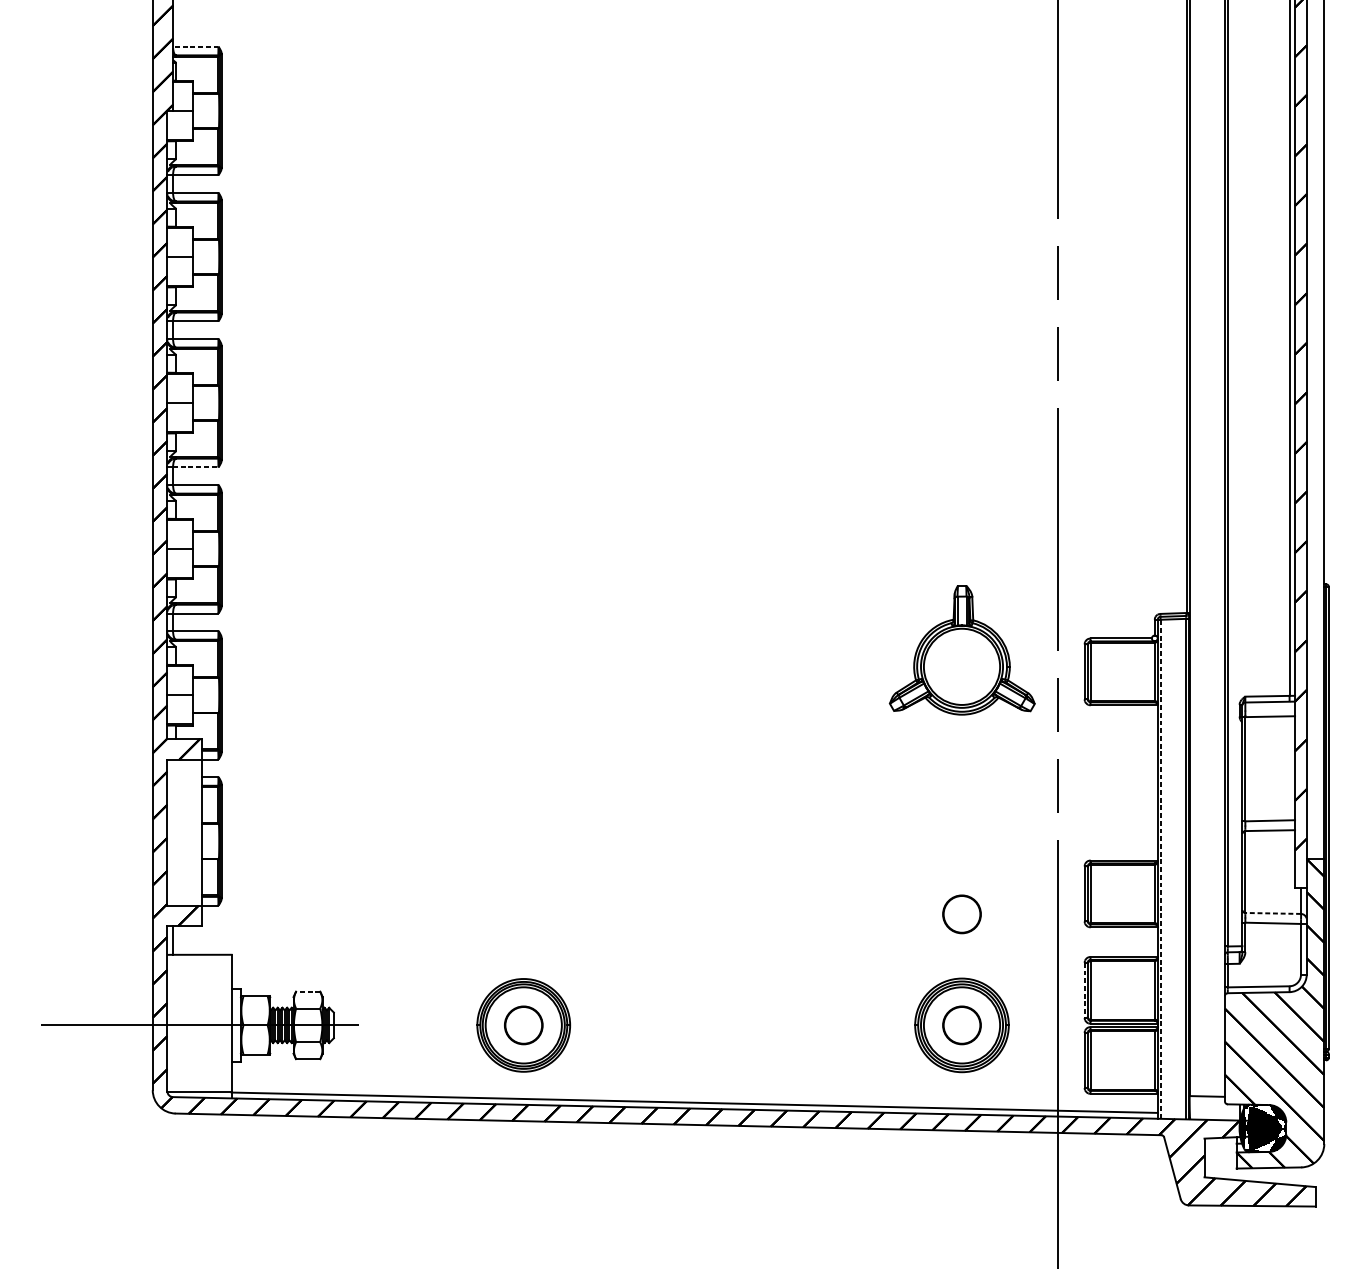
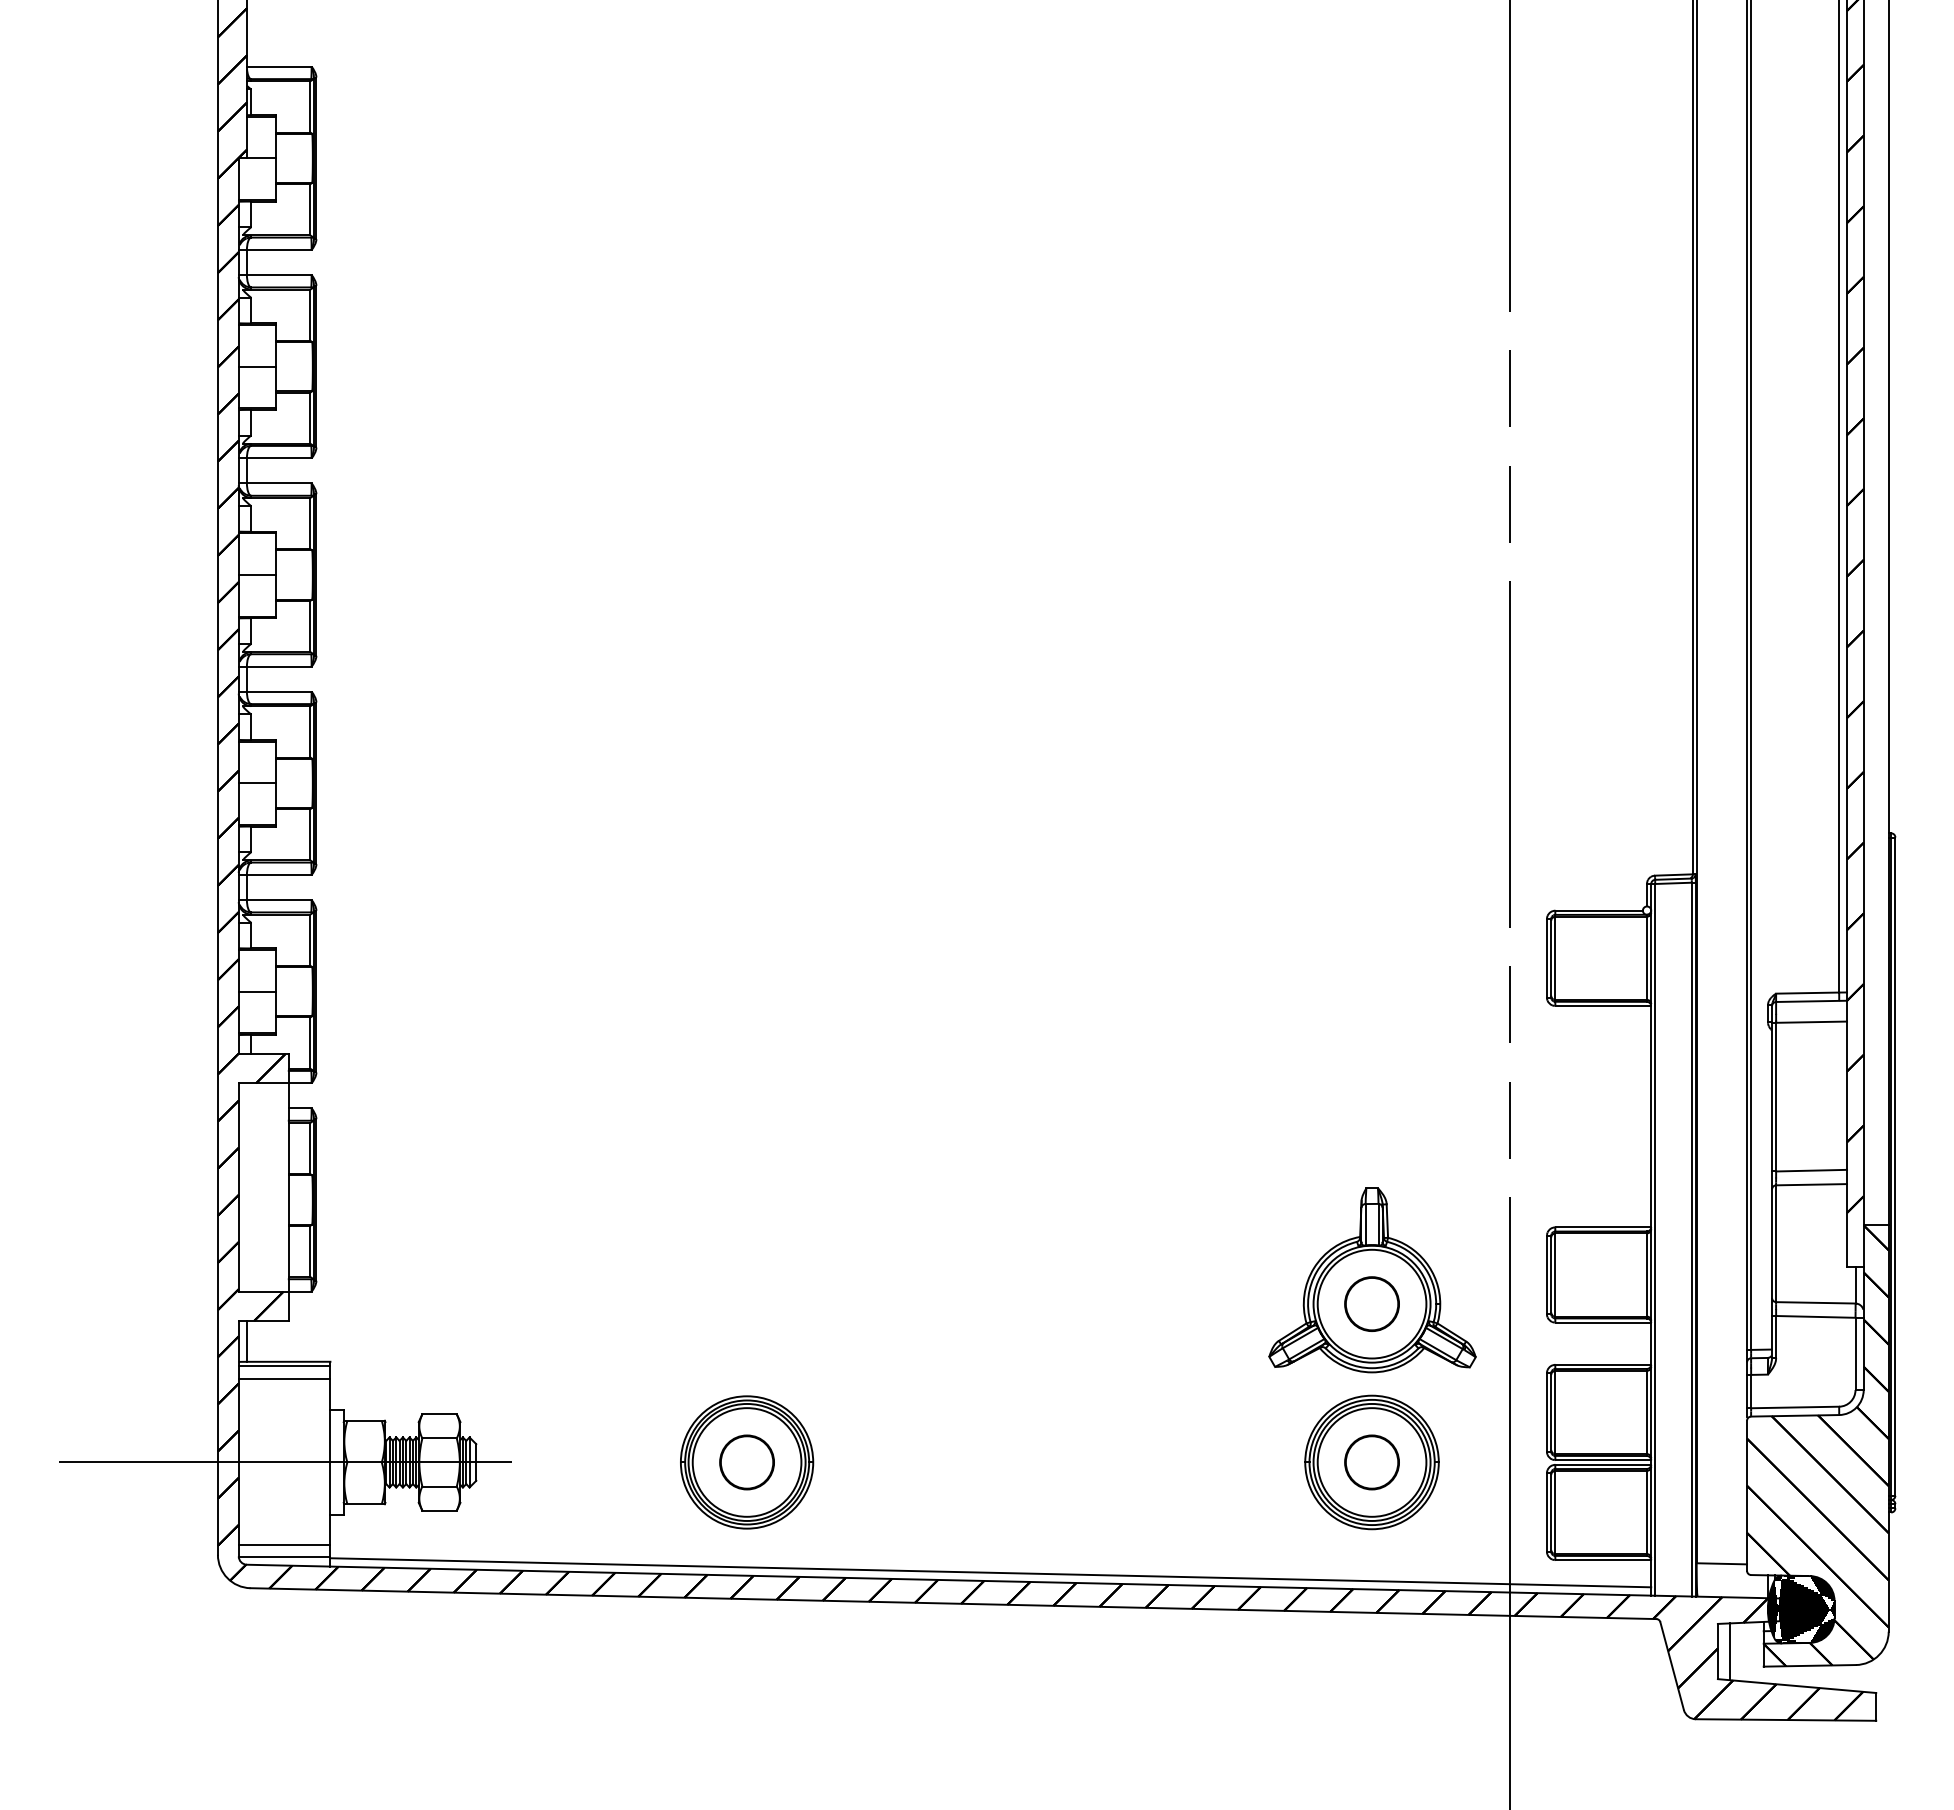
line: (195, 46) -> (278, 66), dashed -> solid
line: (195, 467) -> (279, 666), dashed -> solid
part: (962, 650) -> (1372, 1280), moved
line: (1160, 869) -> (1655, 1239), dashed -> solid
line: (1272, 913) -> (1815, 1302), dashed -> solid
line: (199, 958) -> (284, 1366), added
line: (199, 967) -> (284, 1379), added
line: (1084, 990) -> (1546, 1412), dashed -> solid
line: (308, 991) -> (439, 1414), dashed -> solid
line: (199, 1083) -> (284, 1545), added
line: (1213, 1157) -> (1730, 1651), added

